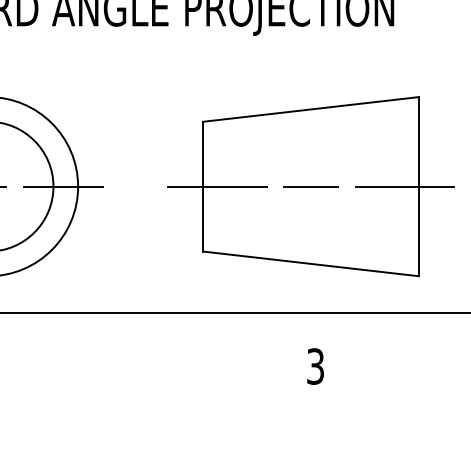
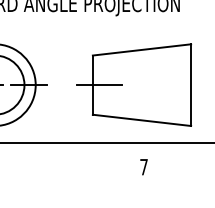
line: (310, 187) -> (141, 85), removed
line: (404, 187) -> (184, 85), removed
text: (314, 365) -> (143, 166), 3 -> 7

